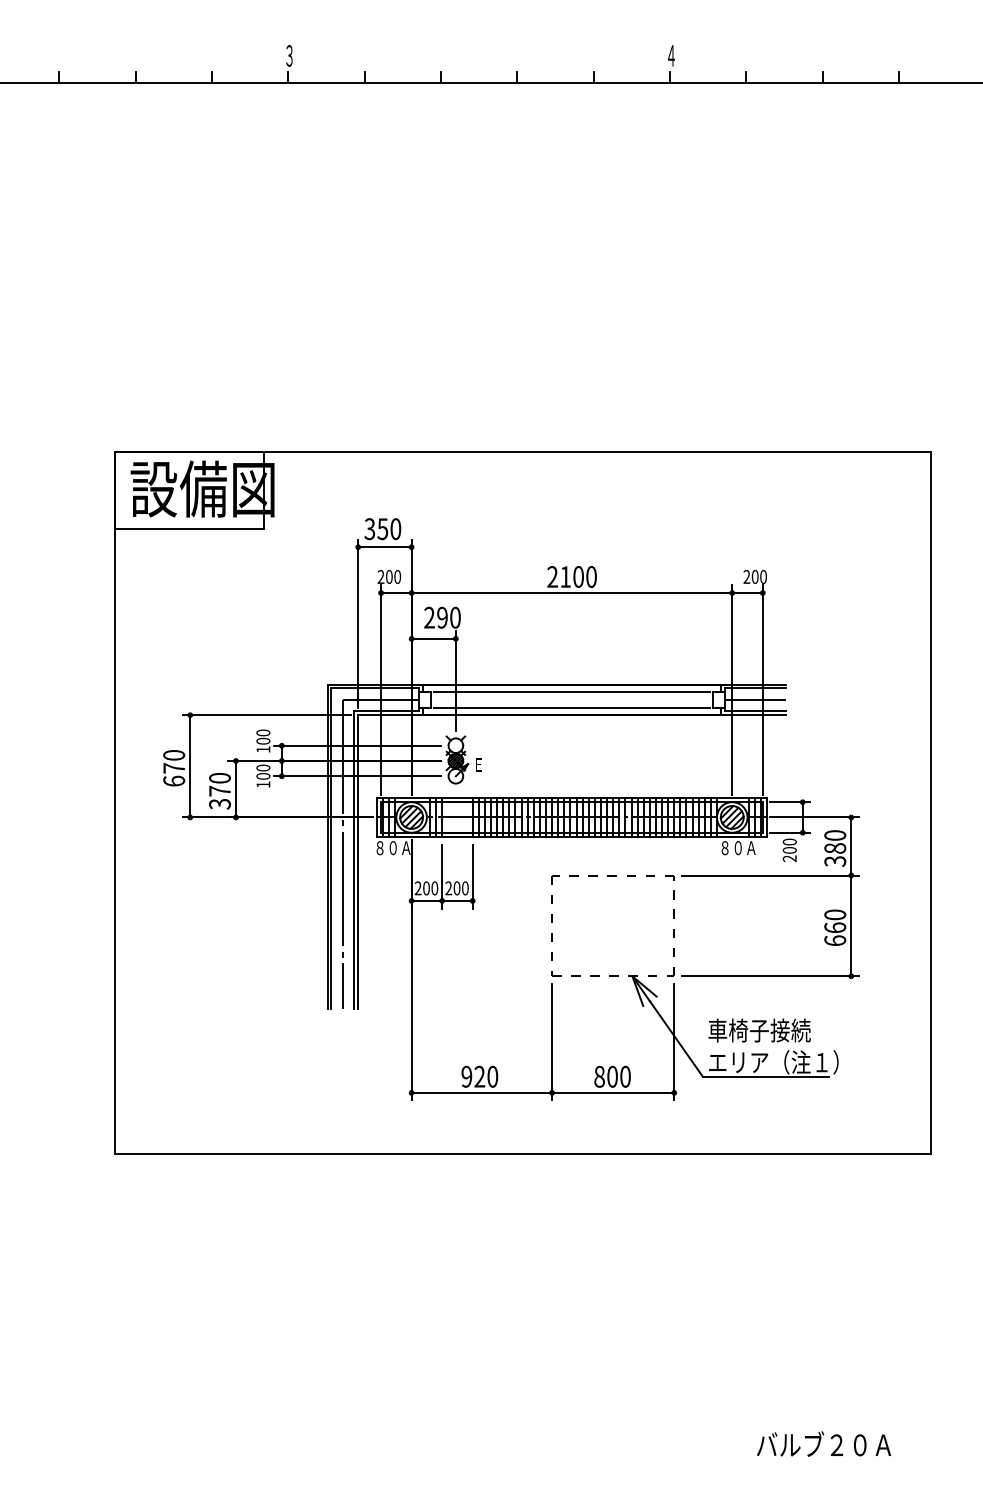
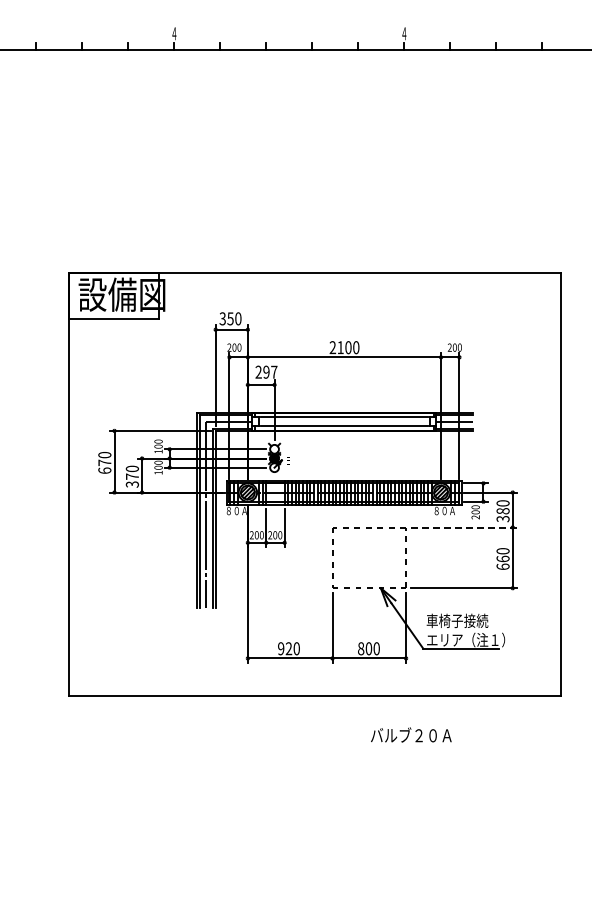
text: (289, 55) -> (174, 33), ３ -> ４
text: (455, 616) -> (274, 371), 290 -> 297
line: (771, 875) -> (464, 527), solid -> dashed
text: (824, 1443) -> (411, 734), moved

